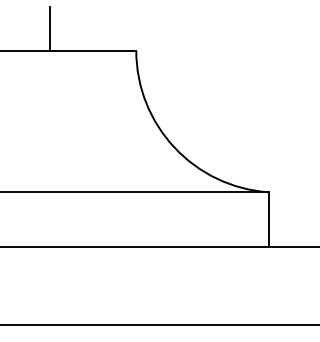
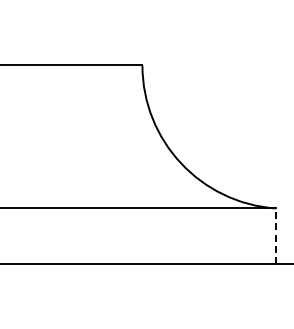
line: (49, 28) -> (54, 43), removed
line: (268, 219) -> (276, 236), solid -> dashed

